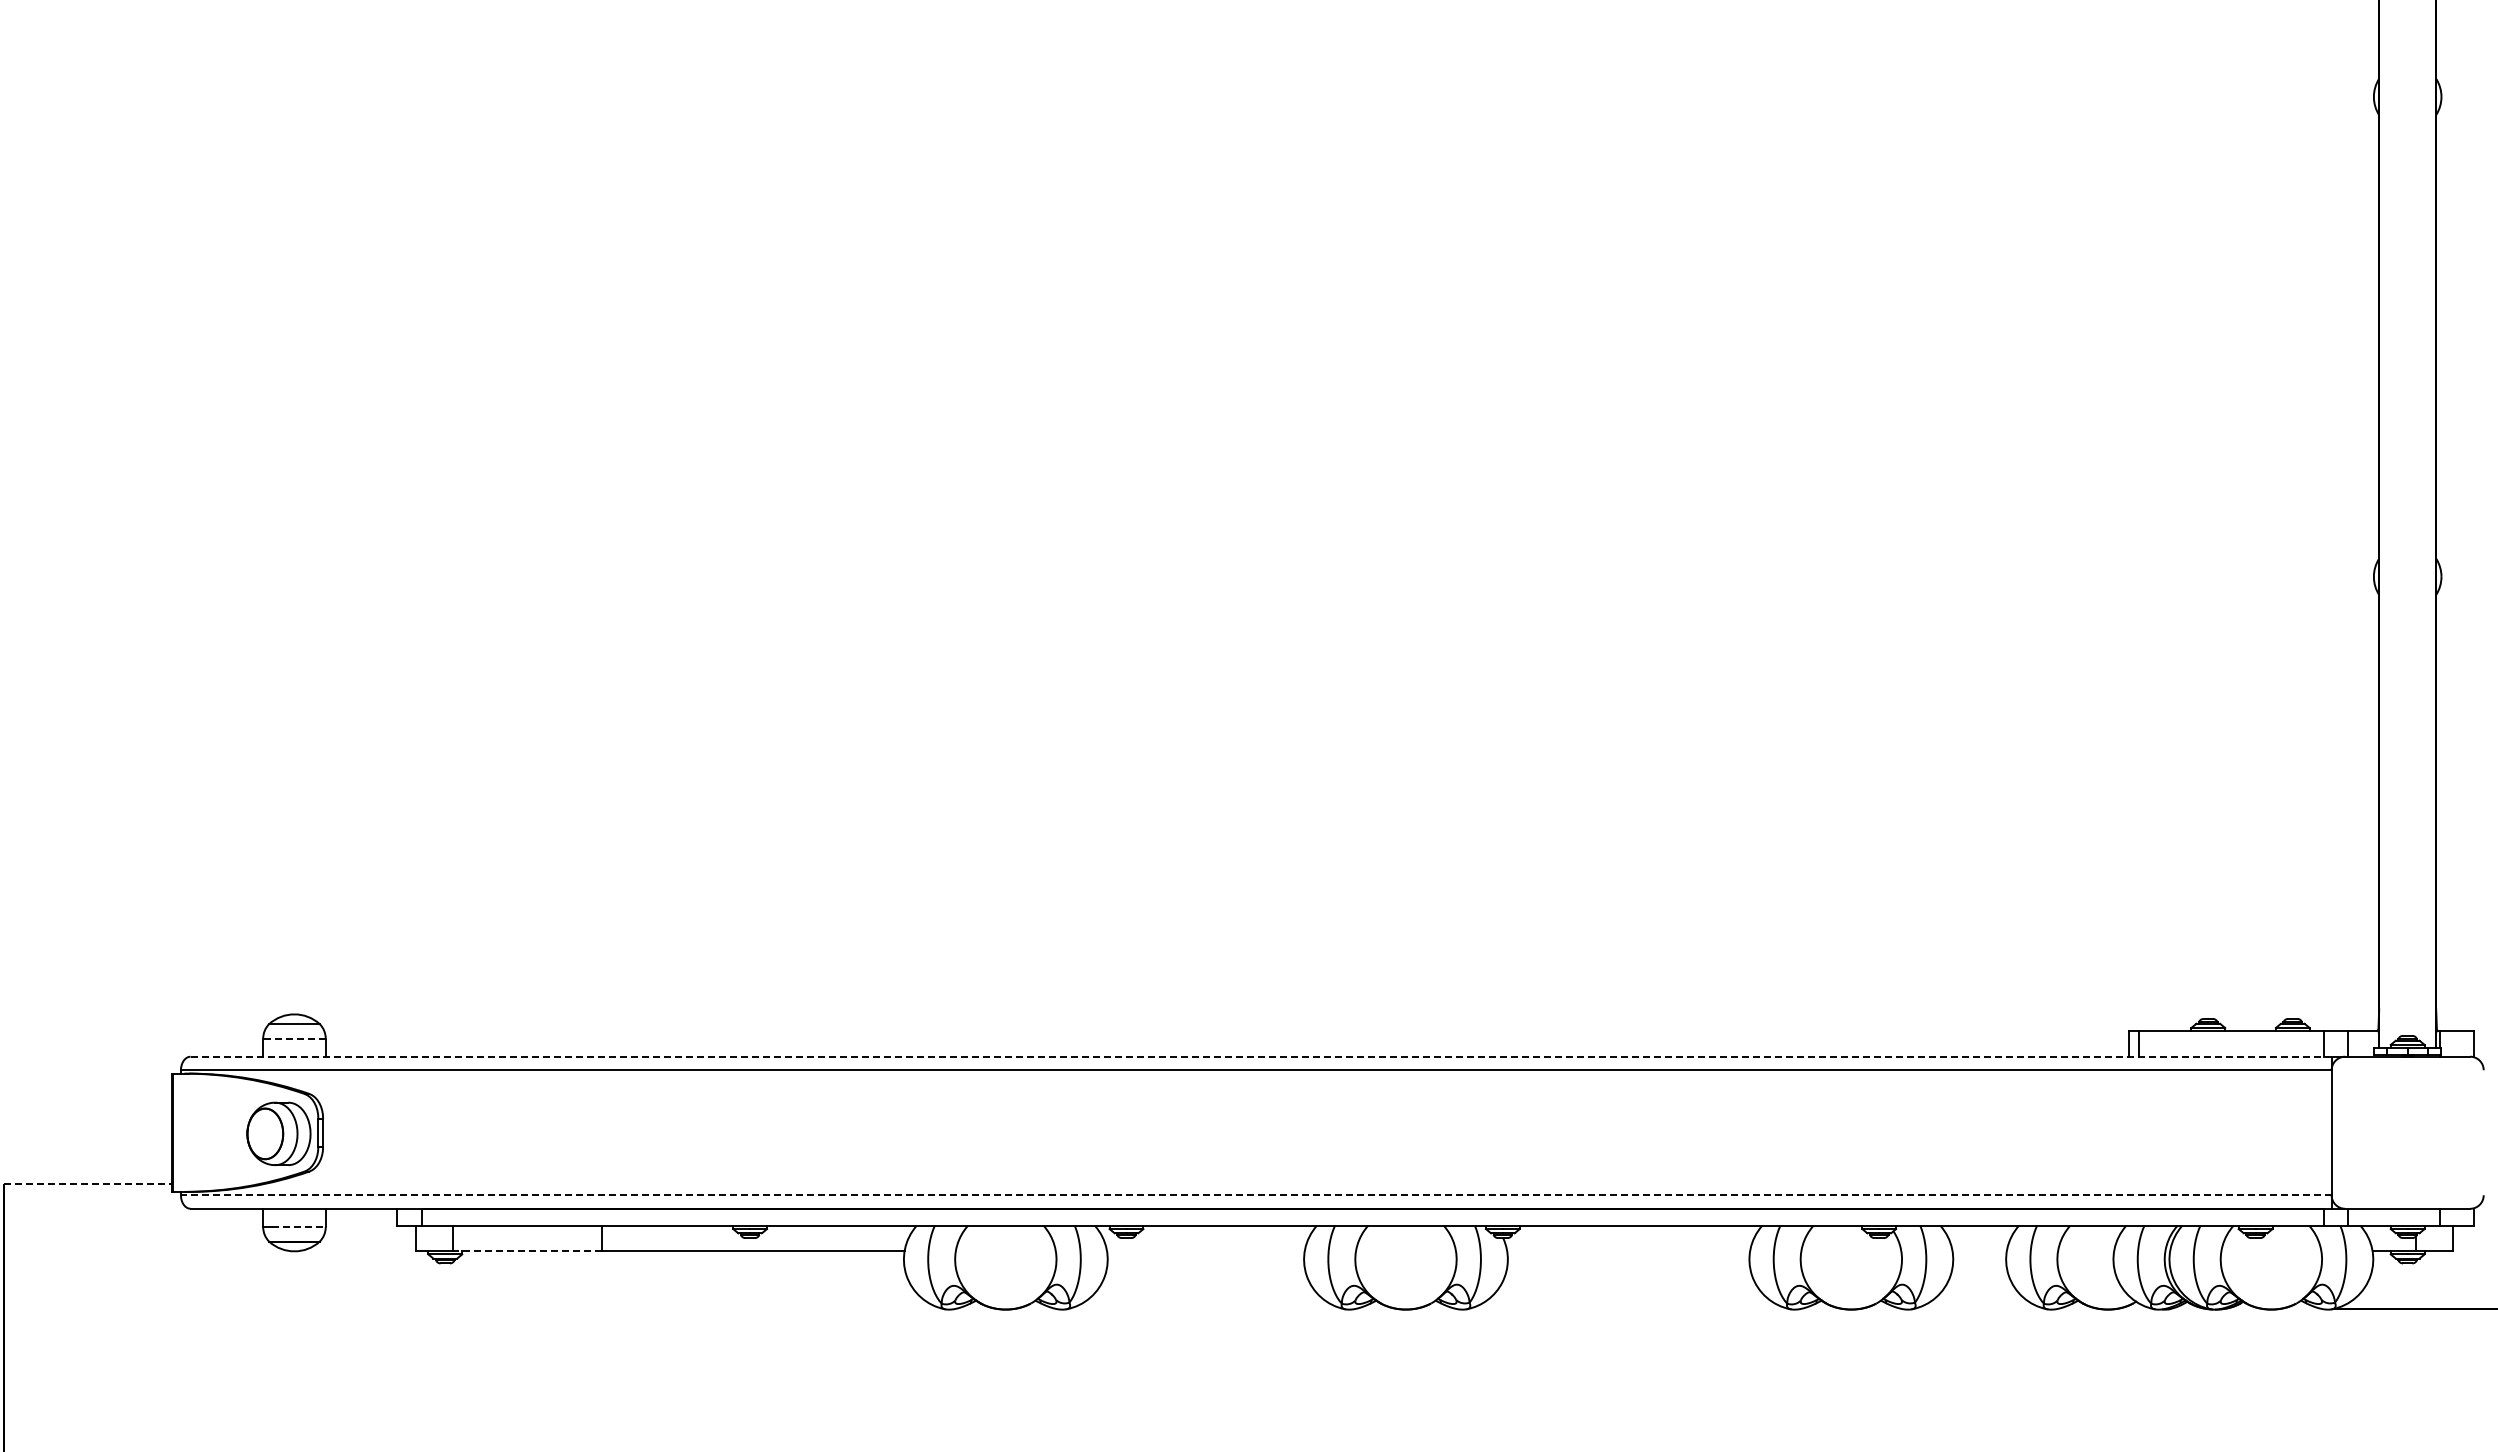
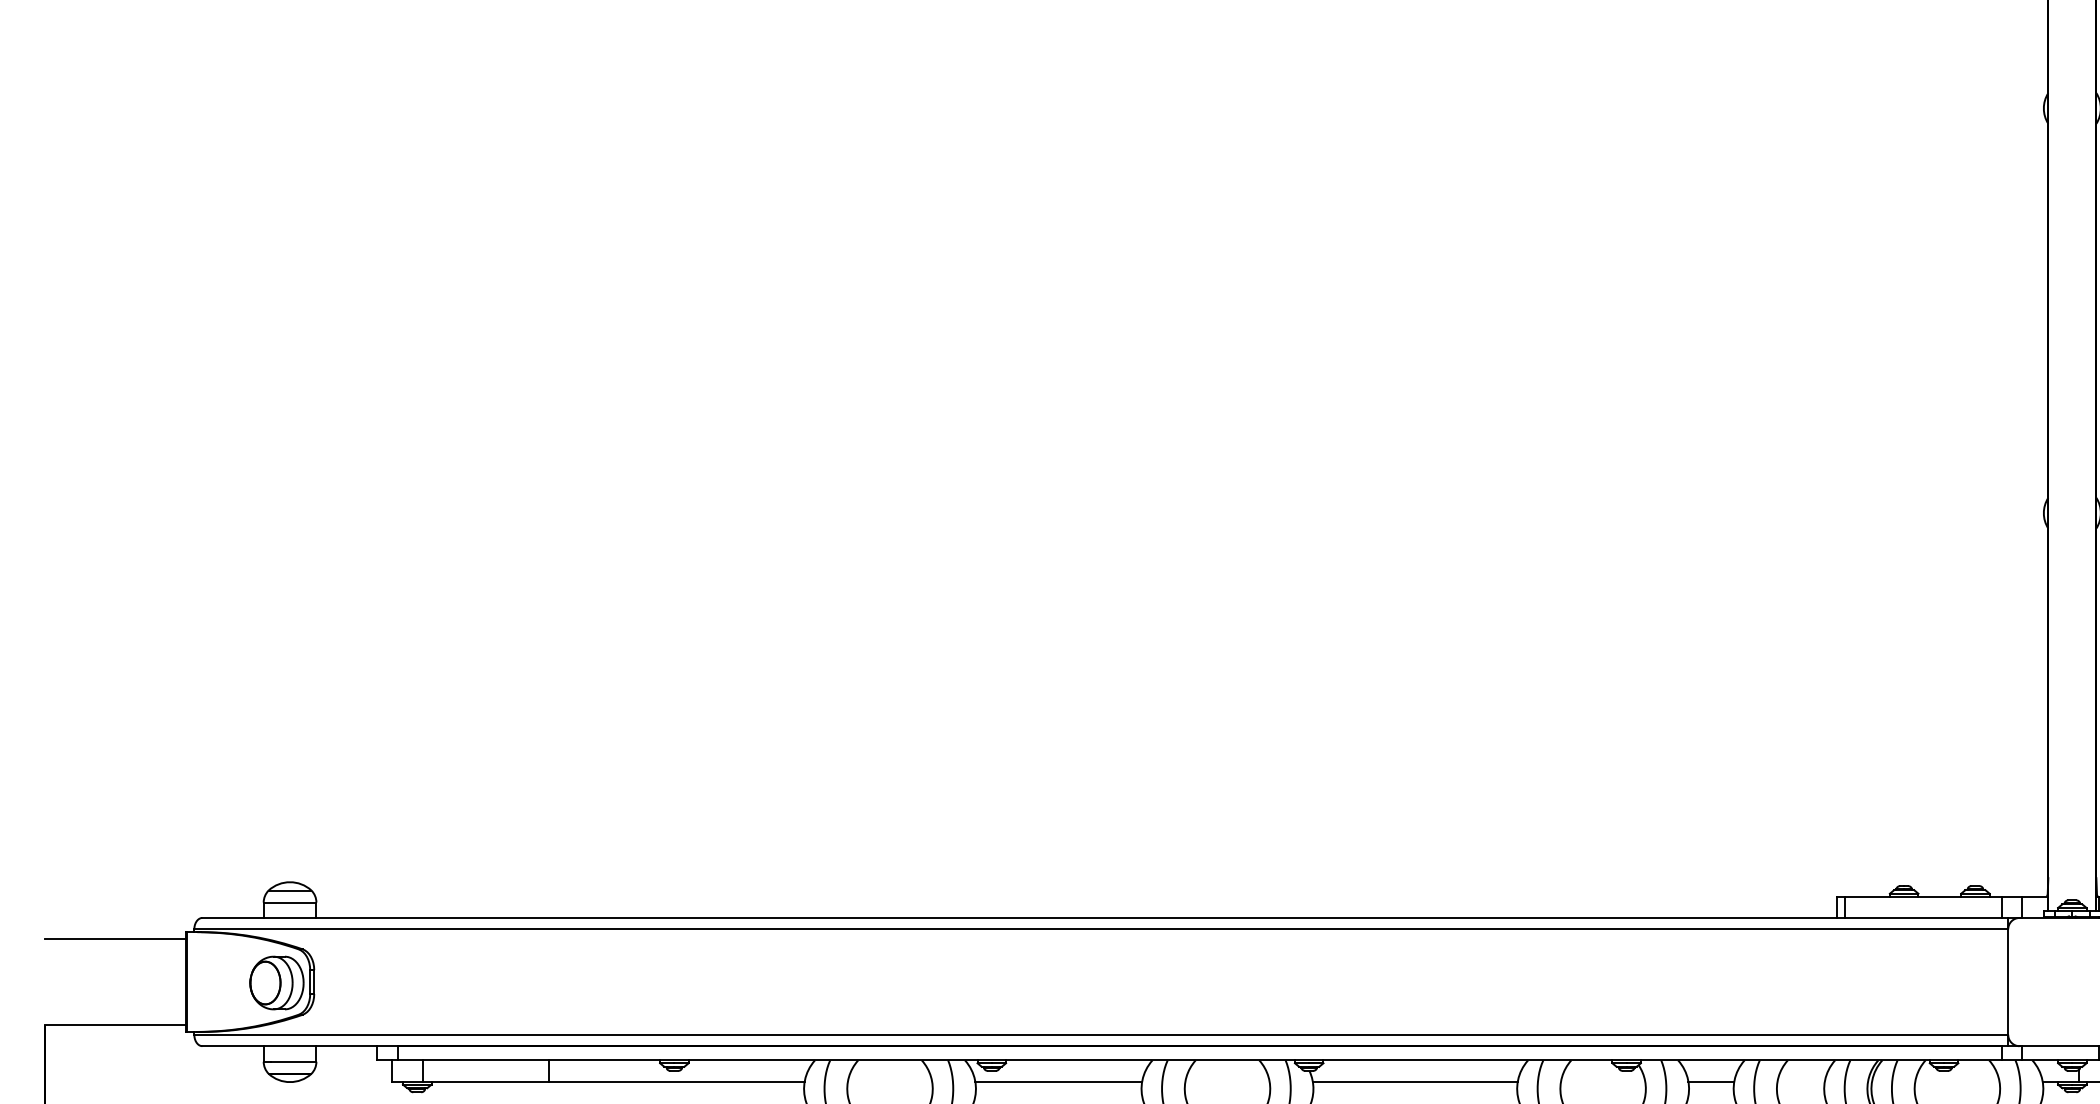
line: (293, 1038) -> (289, 902), dashed -> solid
line: (1261, 1056) -> (1105, 917), dashed -> solid
line: (87, 1081) -> (115, 938), added
line: (87, 1183) -> (115, 1024), dashed -> solid
line: (1255, 1195) -> (1100, 1034), dashed -> solid
line: (299, 1227) -> (294, 1061), dashed -> solid
line: (527, 1251) -> (486, 1082), dashed -> solid
line: (1205, 1251) -> (1058, 1082), added
line: (1628, 1251) -> (1415, 1082), added
line: (1979, 1251) -> (1711, 1082), added

